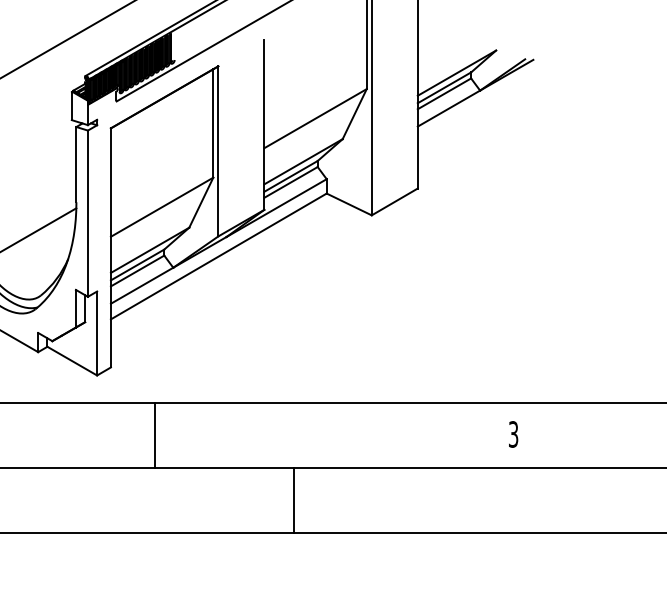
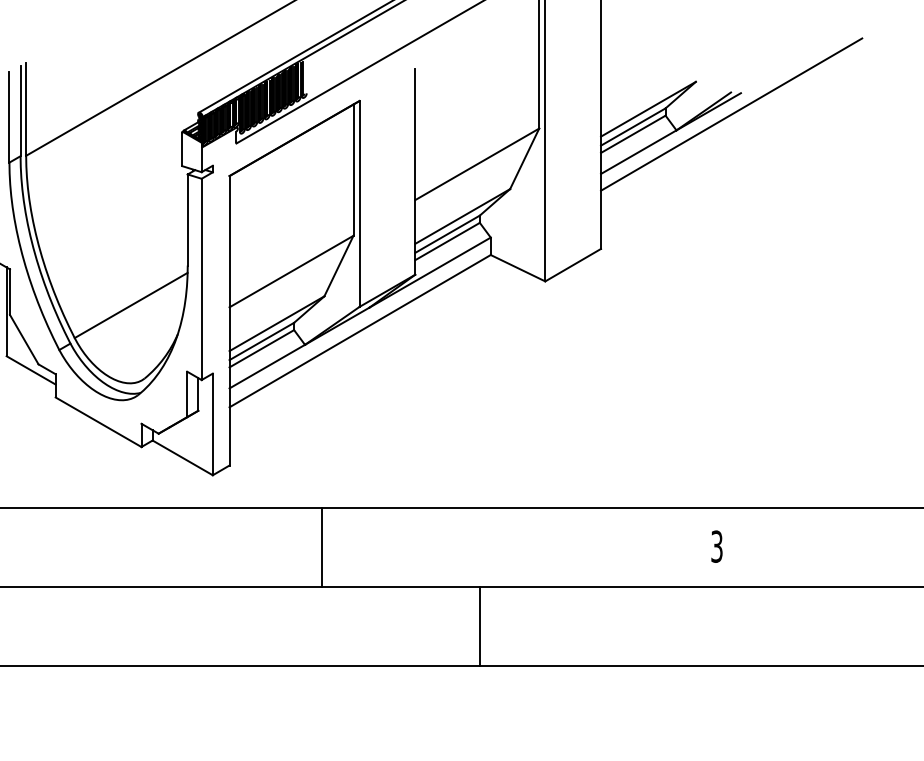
line: (525, 77) -> (731, 114), added
line: (155, 435) -> (322, 547), moved
line: (293, 500) -> (479, 626), moved

